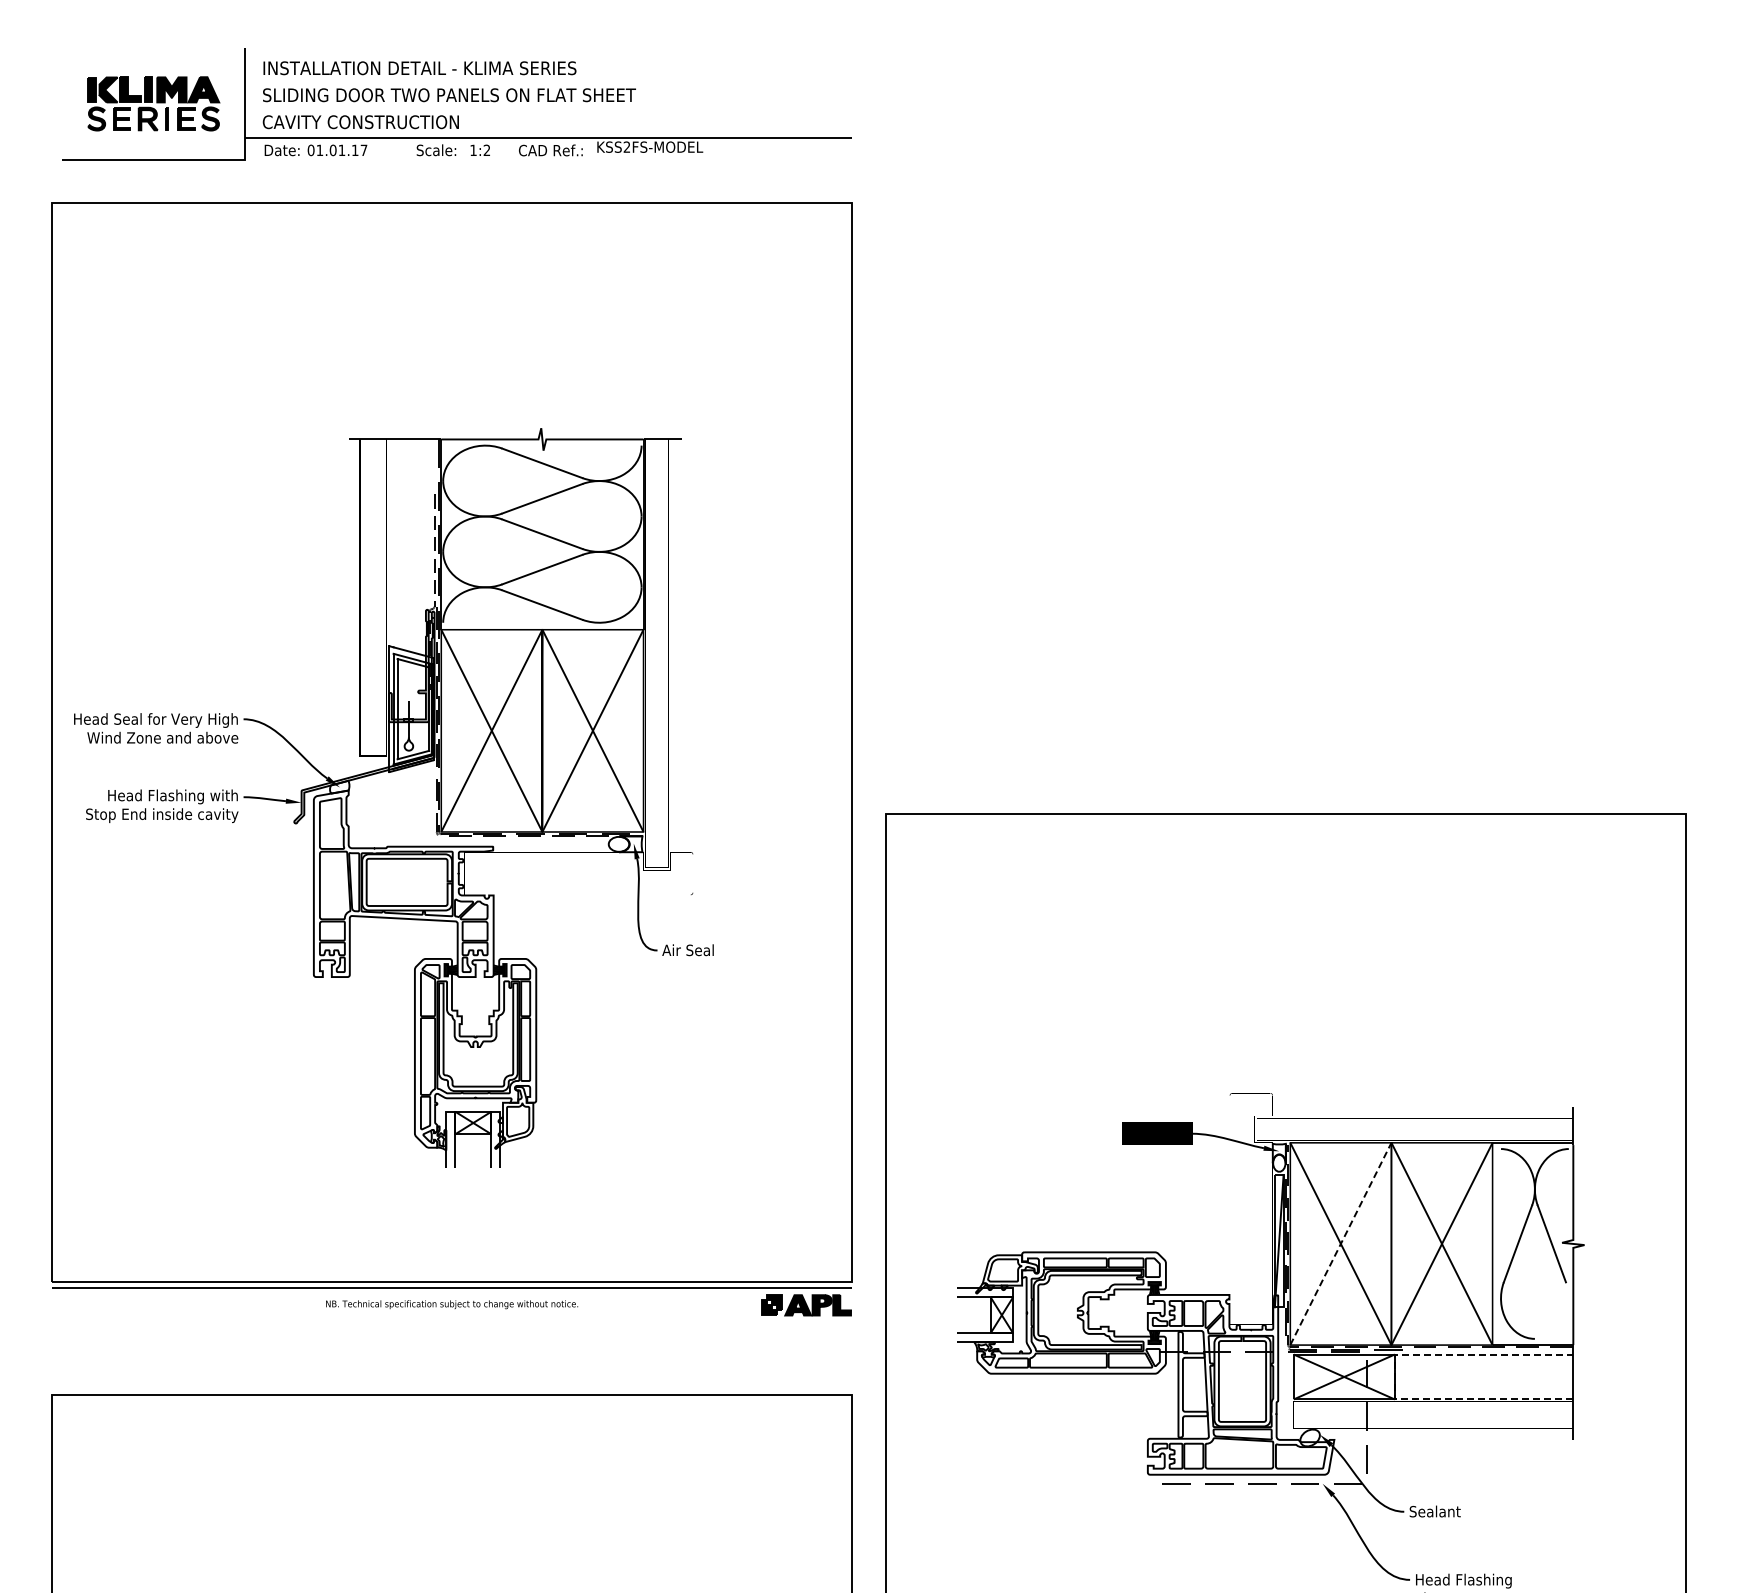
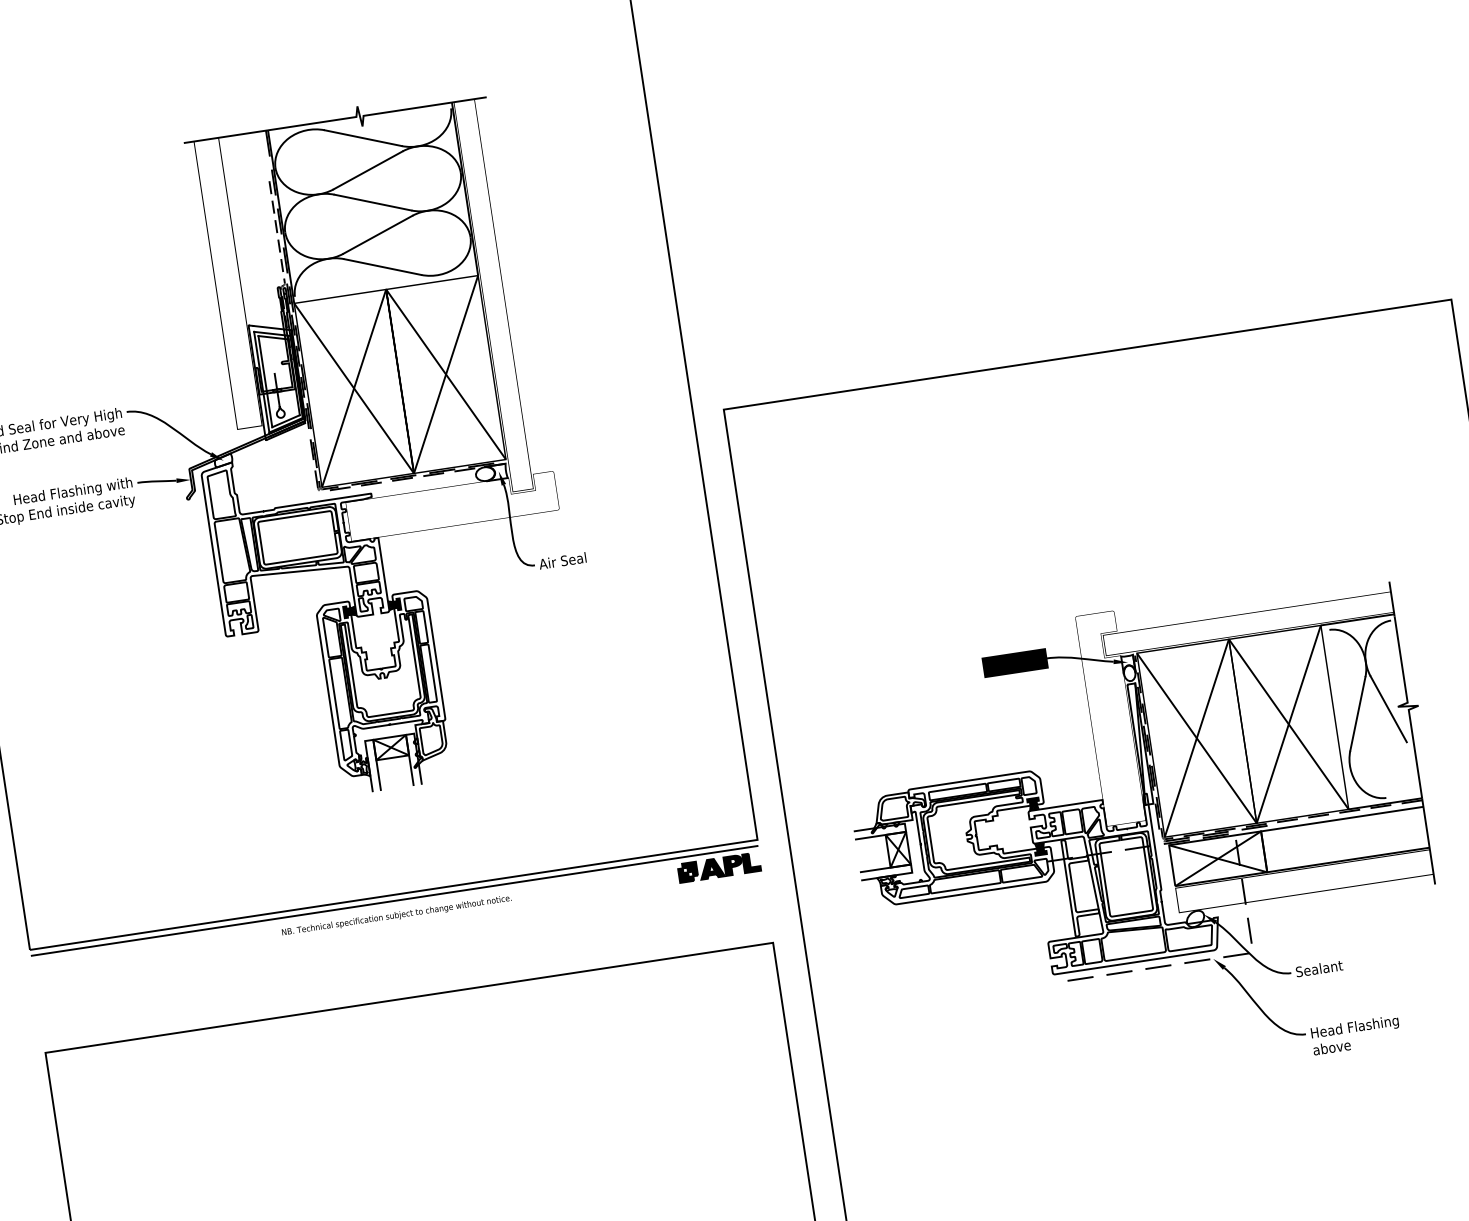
line: (1341, 1243) -> (1197, 737), dashed -> solid
line: (1394, 1376) -> (1263, 851), dashed -> solid

